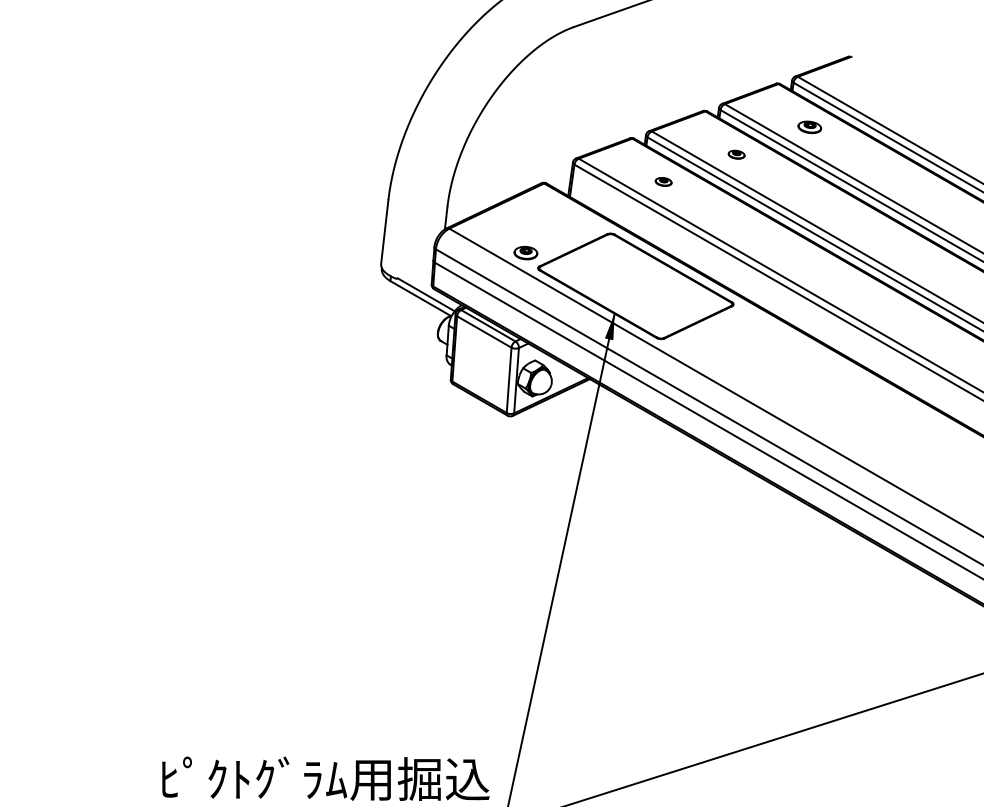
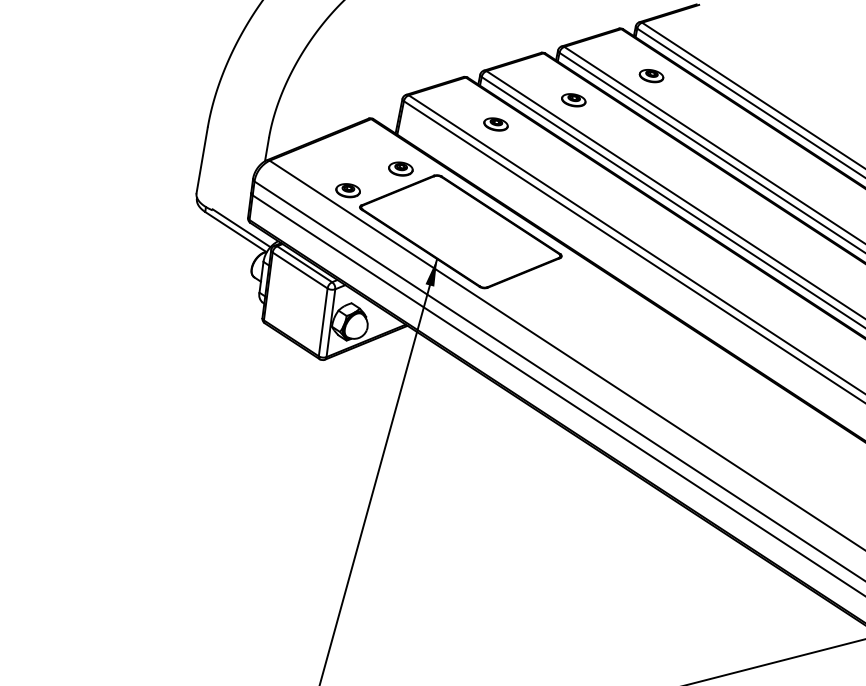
part: (736, 154) -> (573, 100), size x1.43
part: (663, 181) -> (495, 124), size x1.43
part: (574, 229) -> (400, 168), added

